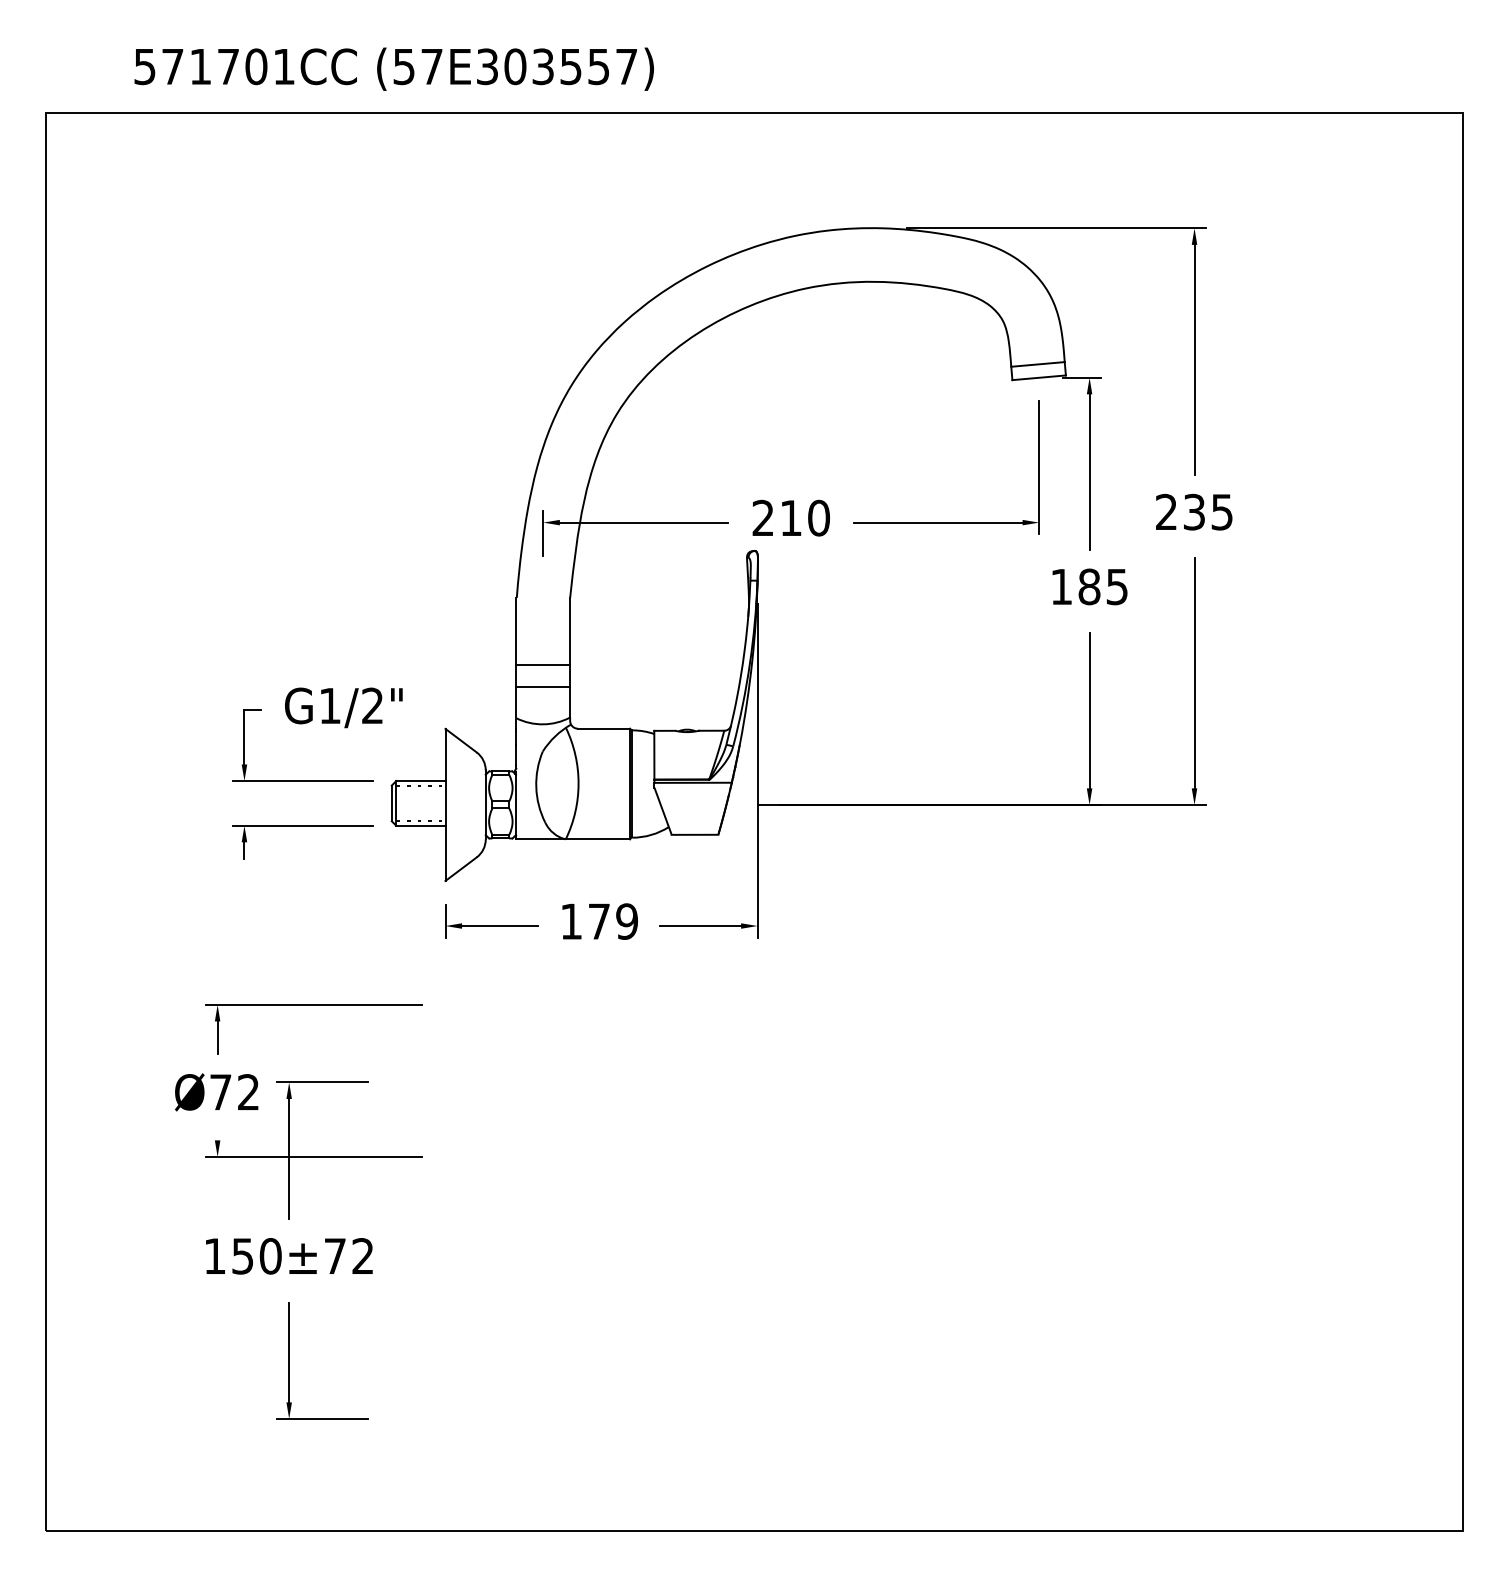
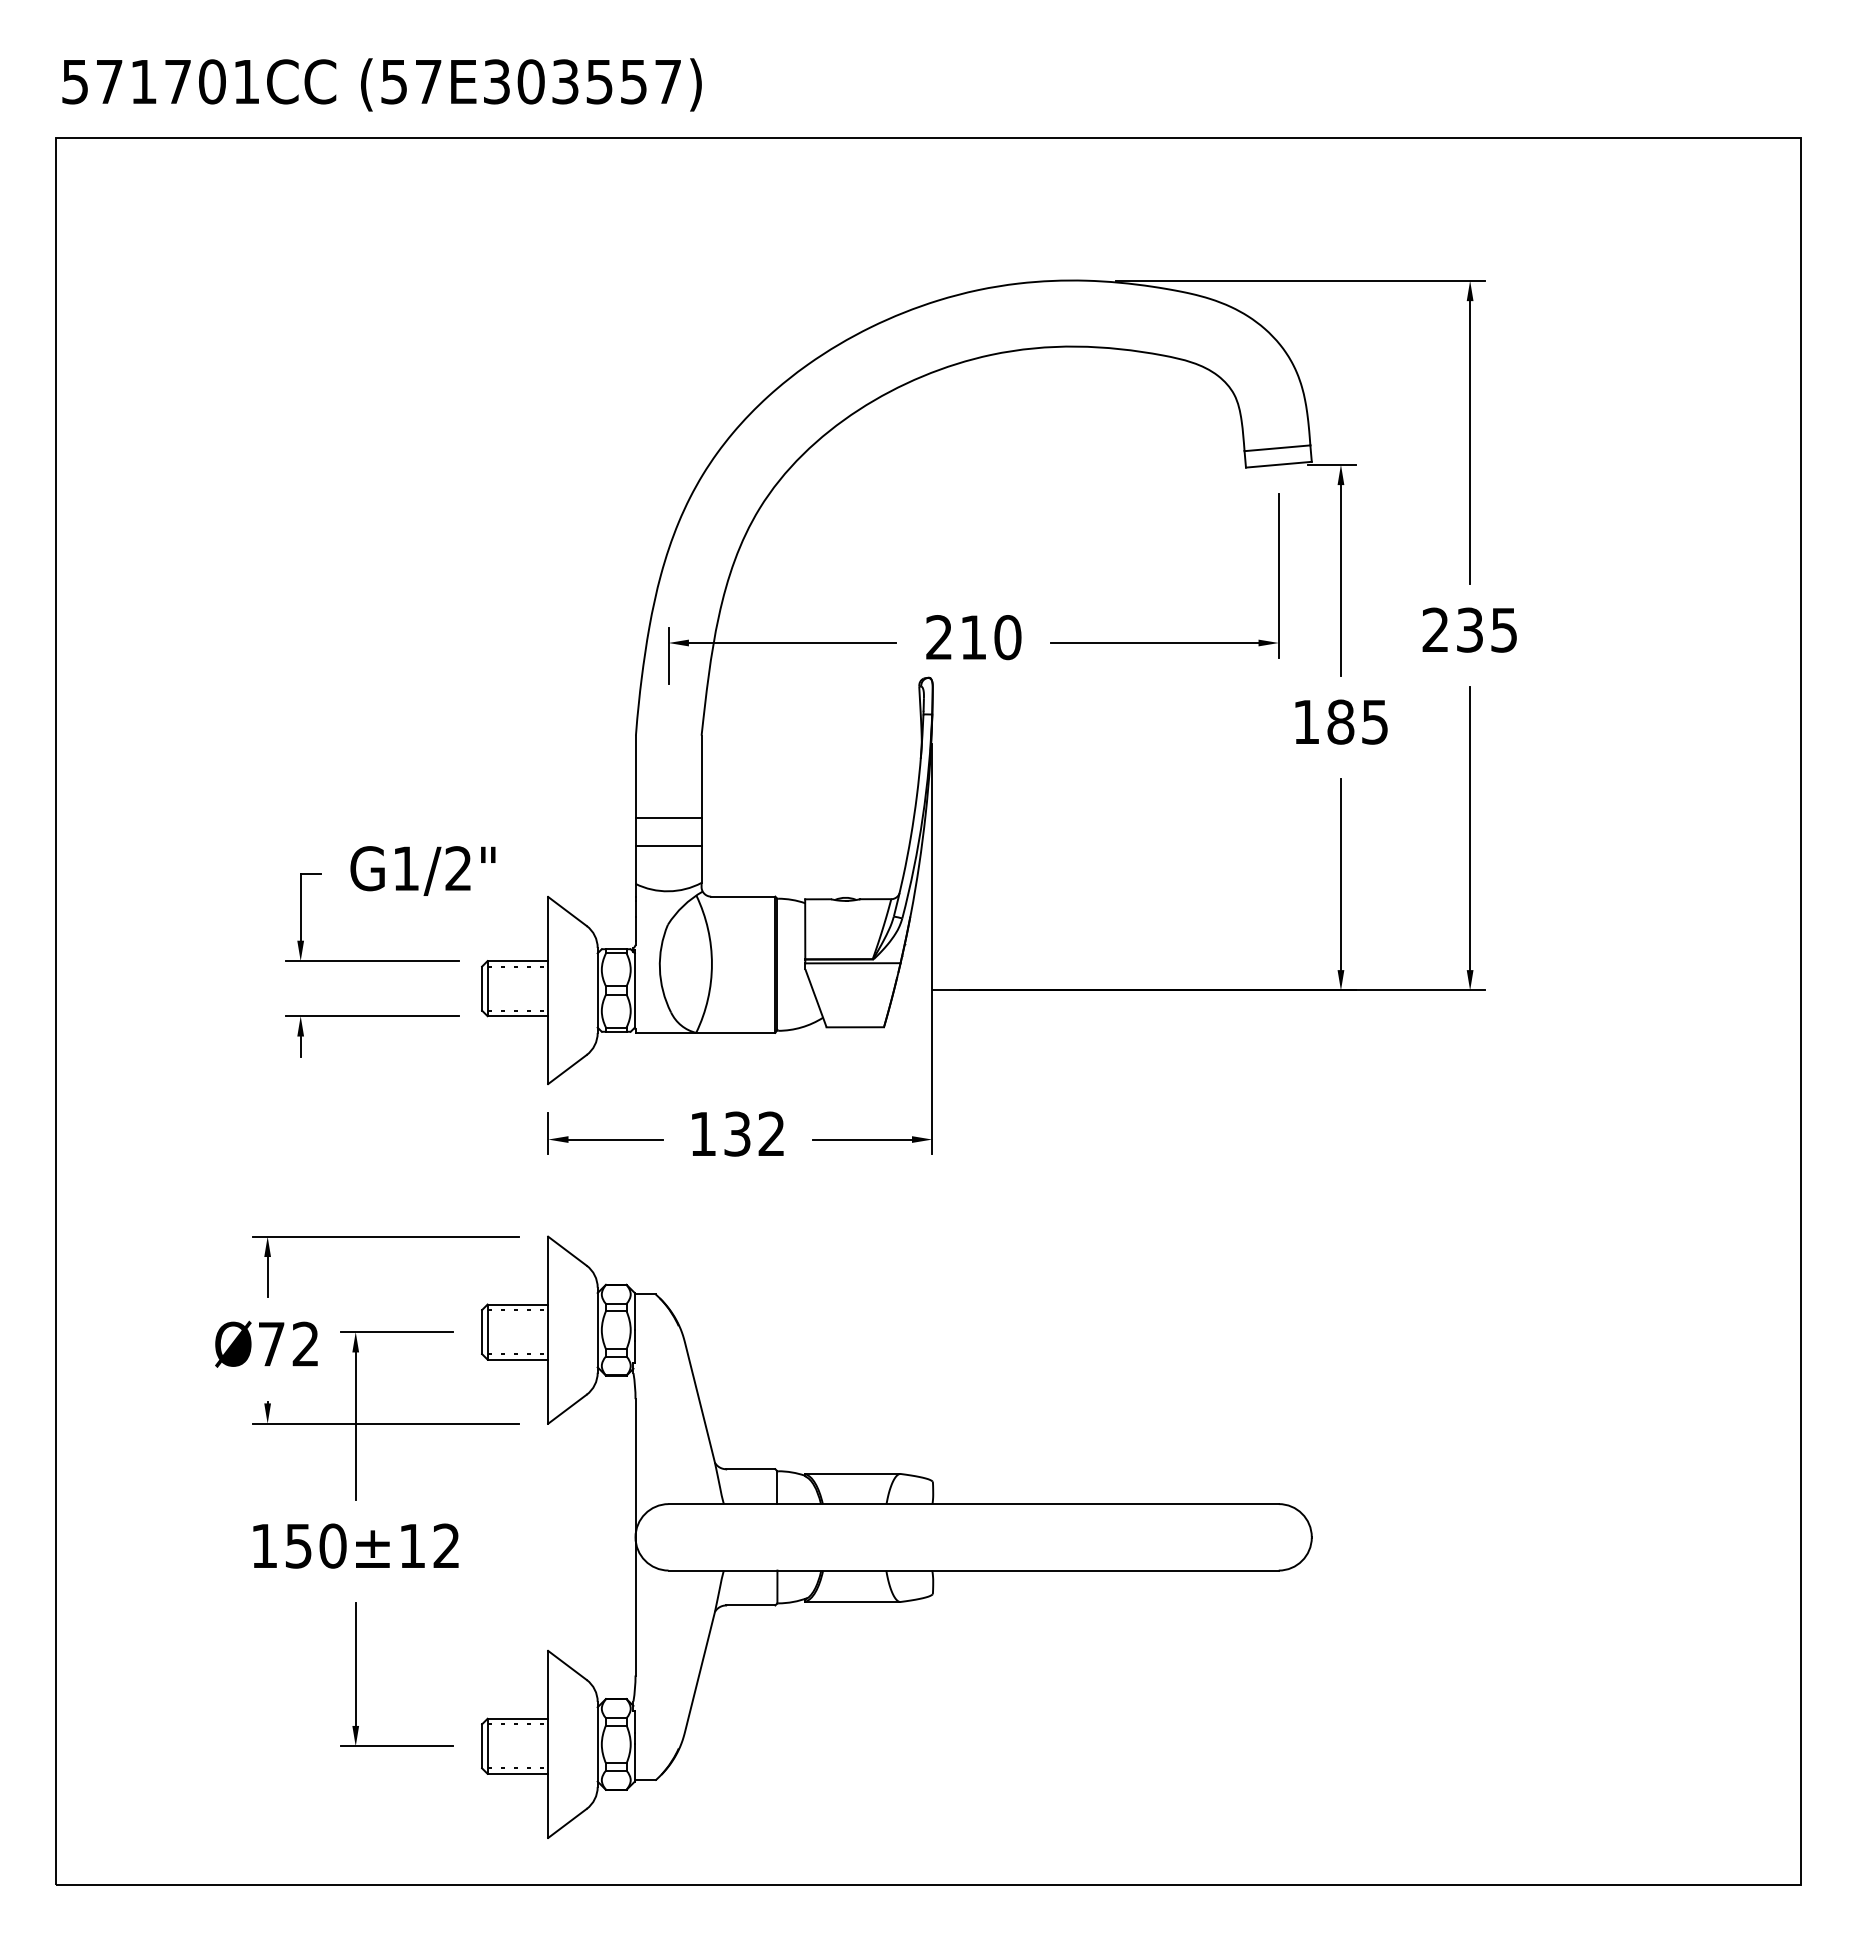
text: (393, 68) -> (381, 84), moved
text: (613, 921) -> (754, 1133), 179 -> 132
part: (728, 1248) -> (896, 1536), added
text: (335, 1255) -> (412, 1545), 150±72 -> 150±12

